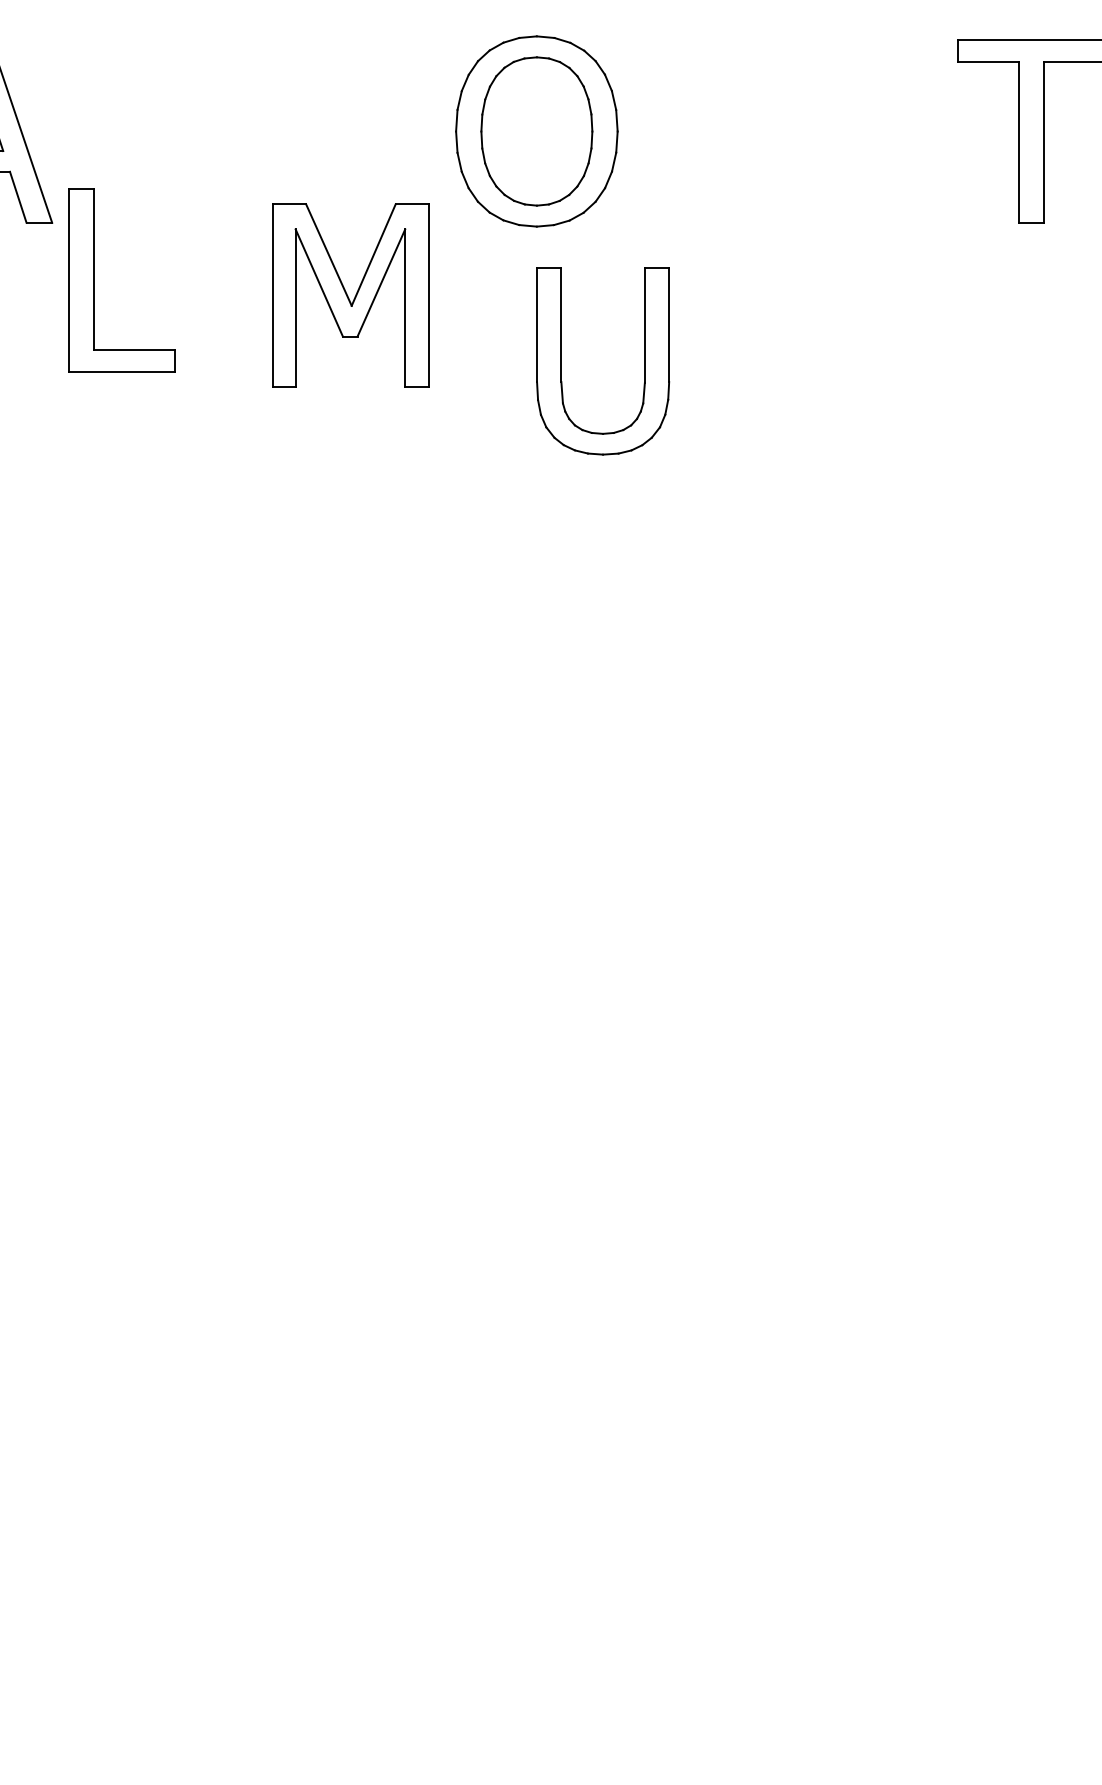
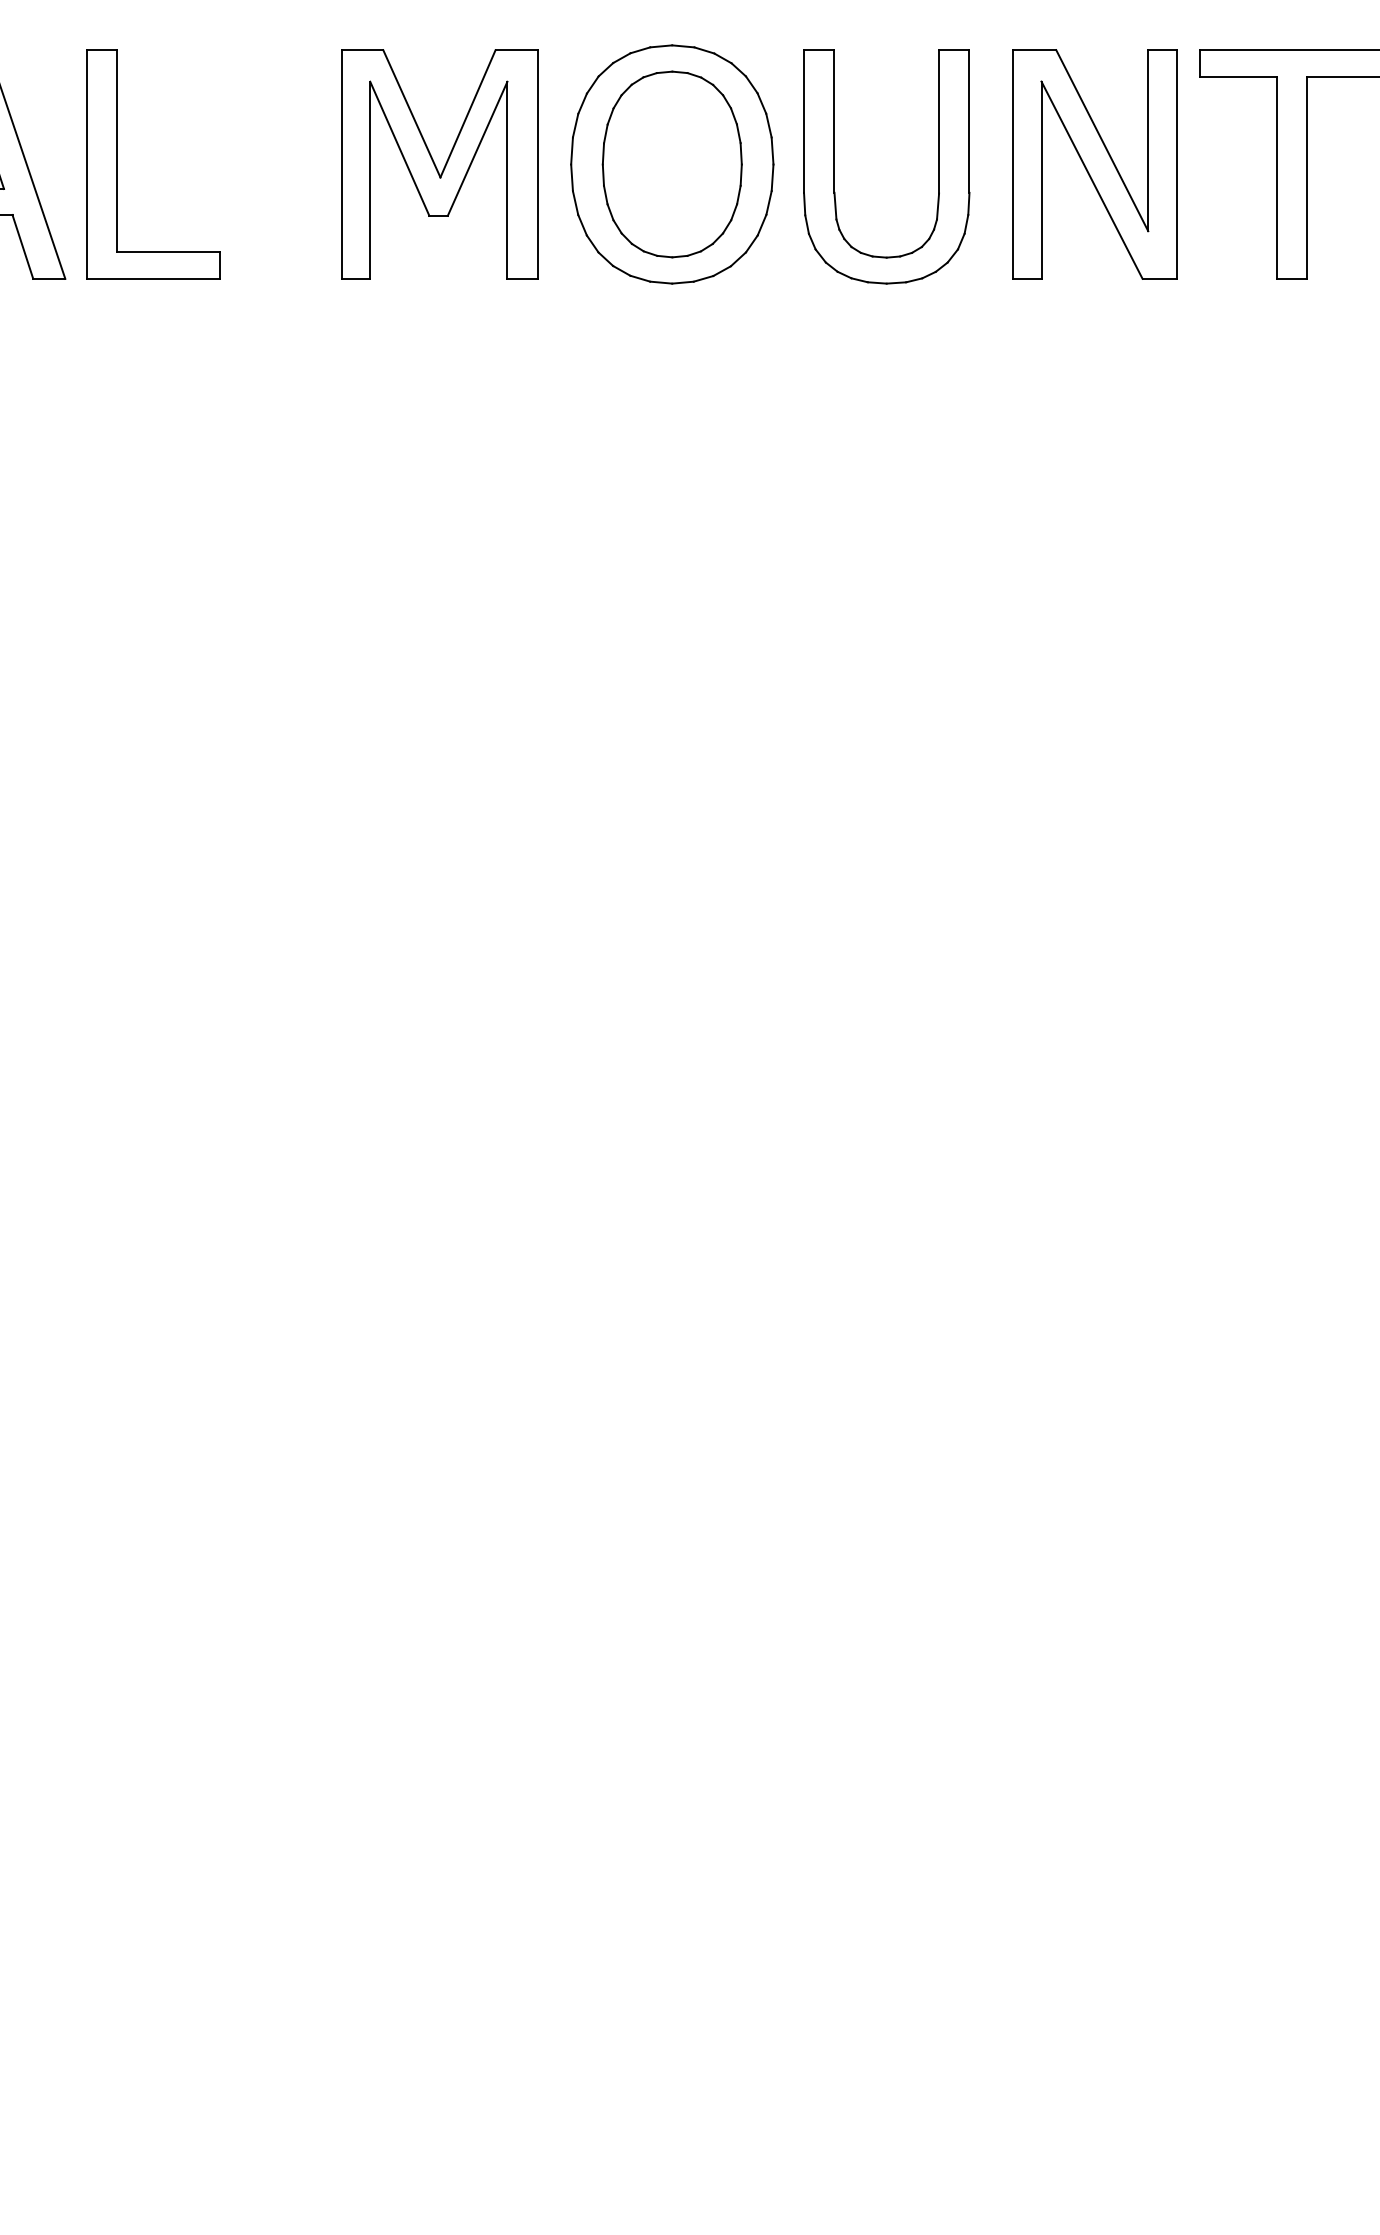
part: (874, 131) -> (1095, 164), added
part: (94, 280) -> (118, 164), moved
part: (350, 295) -> (438, 164), moved
part: (644, 361) -> (938, 167), moved

